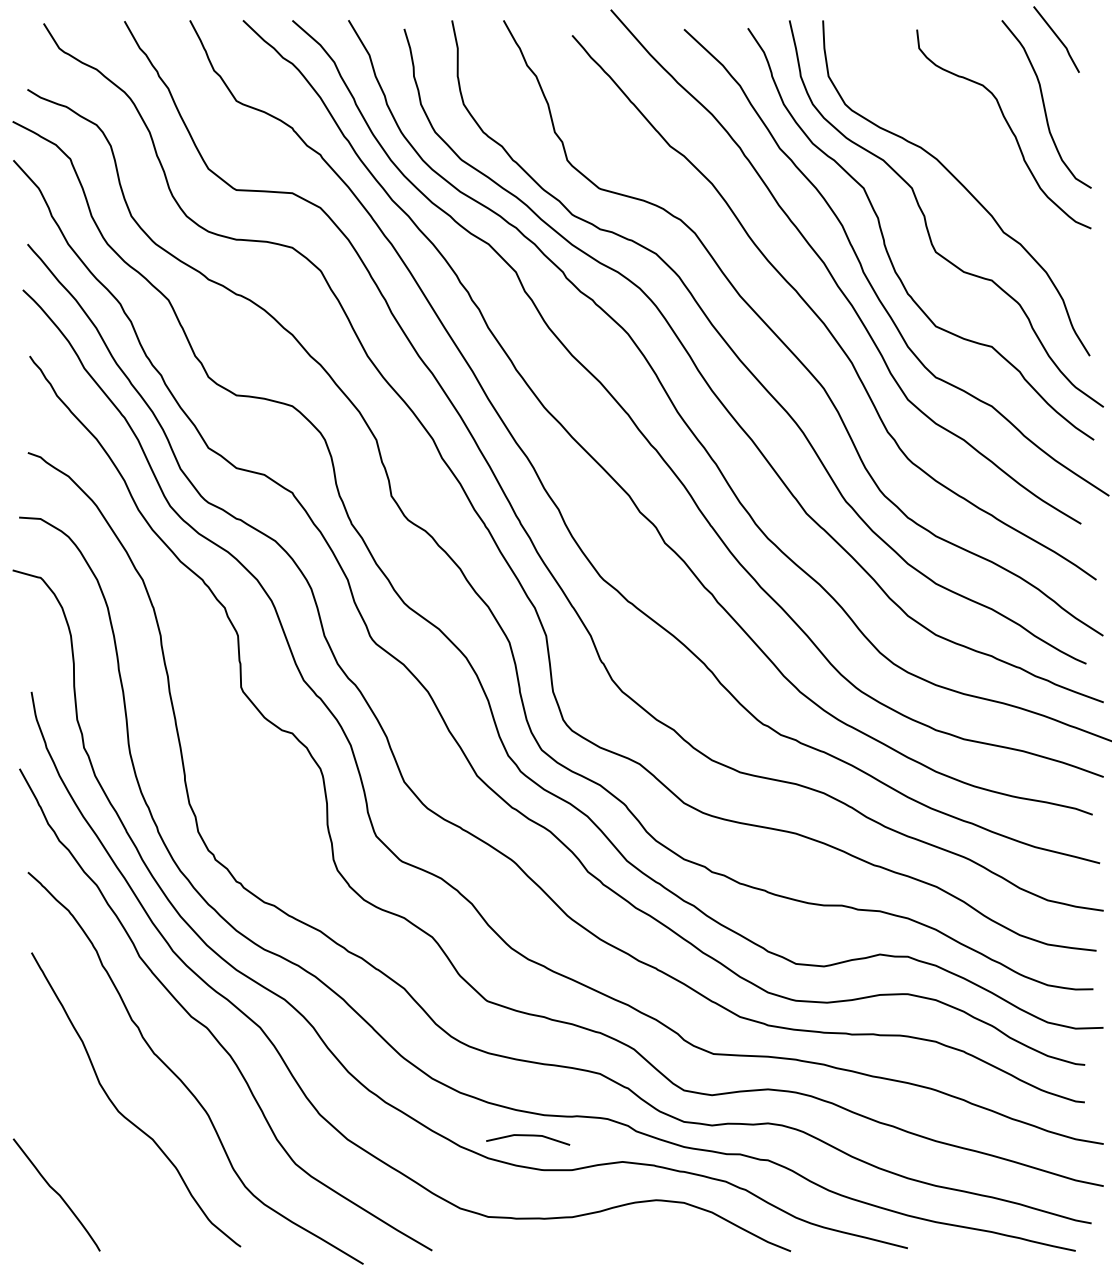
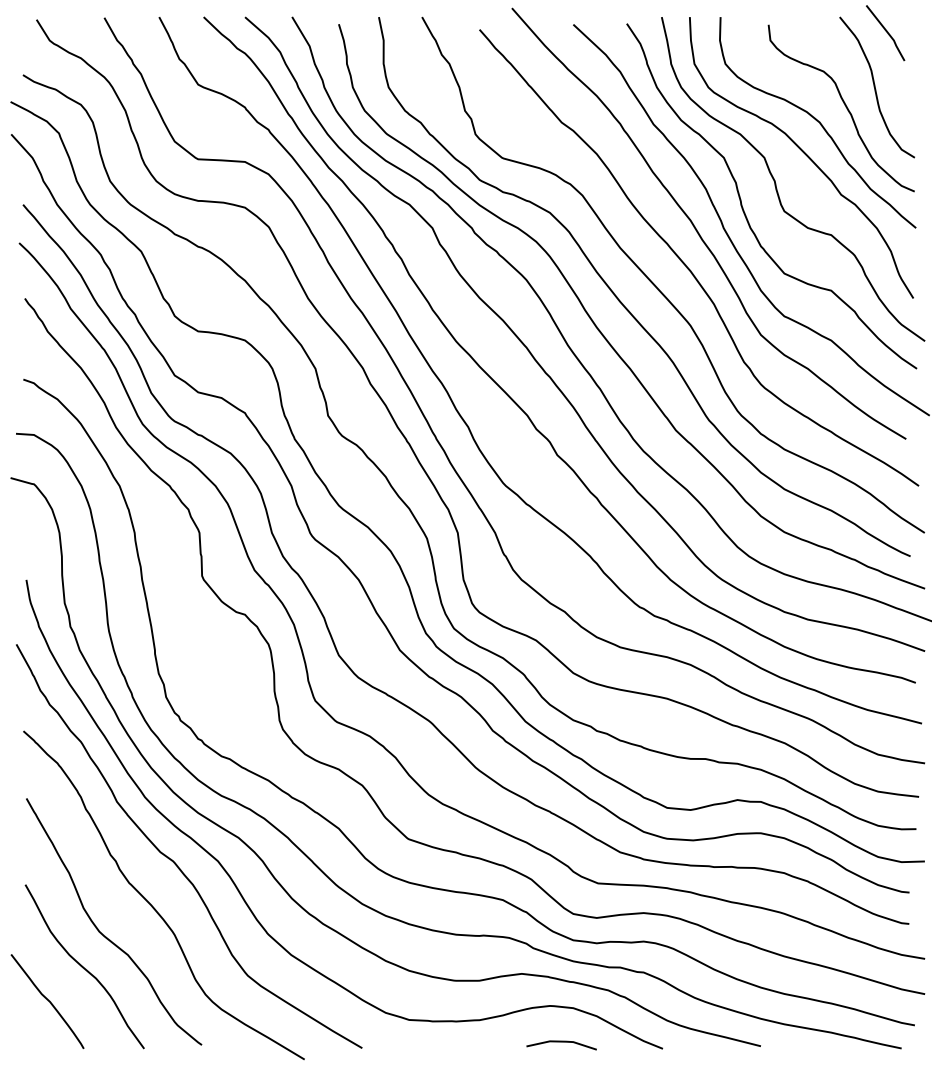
curve: (975, 144) -> (817, 121), added
line: (527, 1136) -> (561, 1042), moved
curve: (99, 1153) -> (83, 966), added

